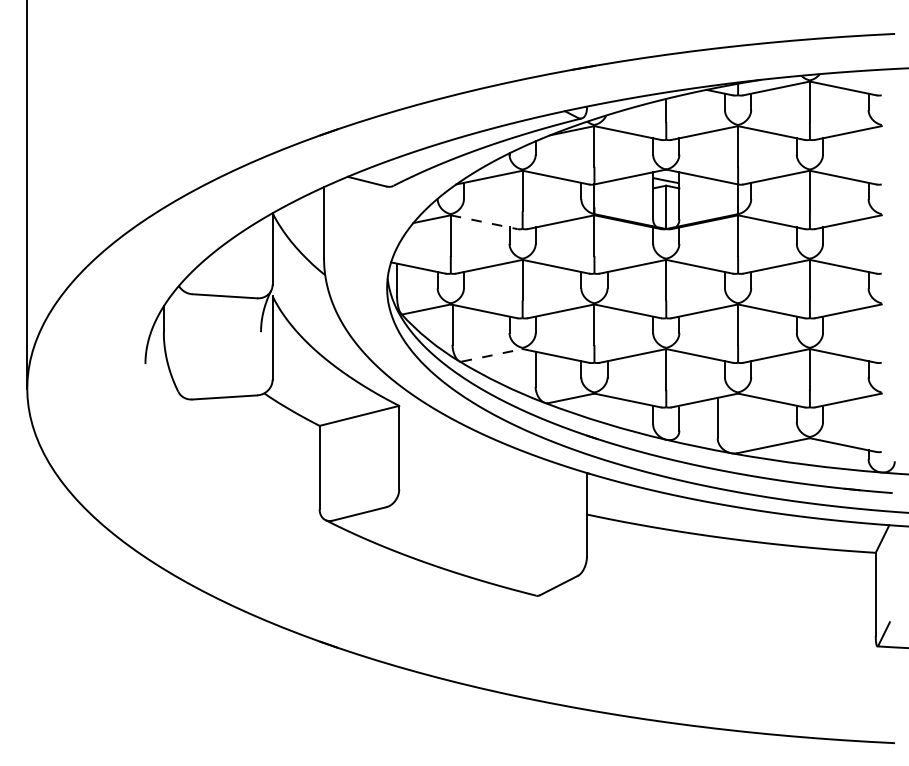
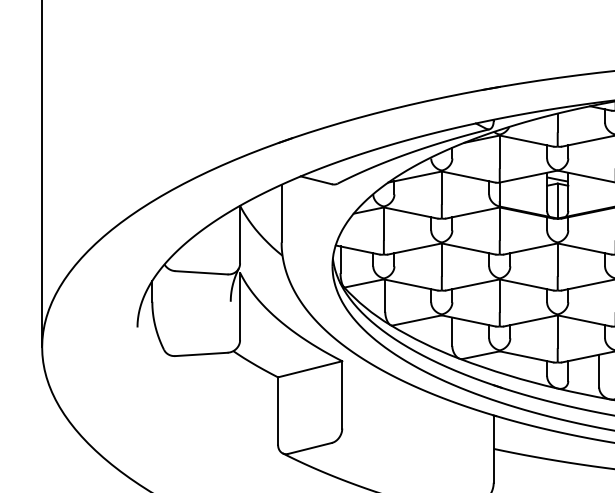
line: (484, 222) -> (411, 213), dashed -> solid
line: (492, 355) -> (417, 320), dashed -> solid

